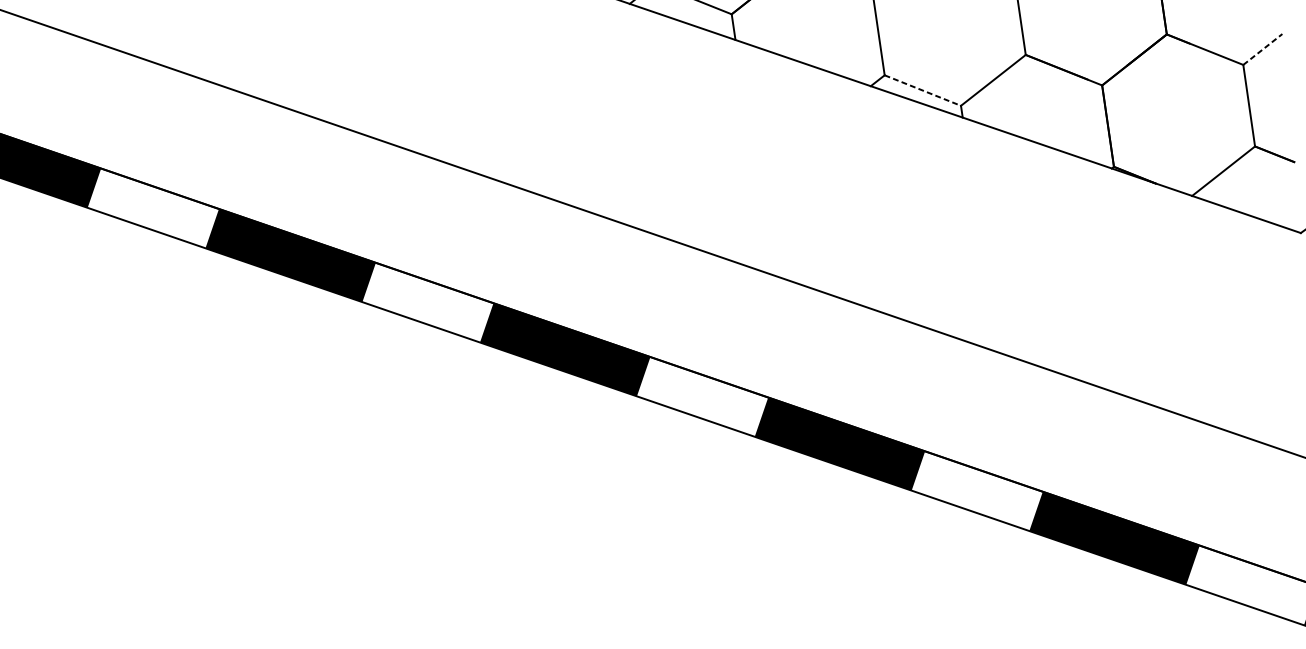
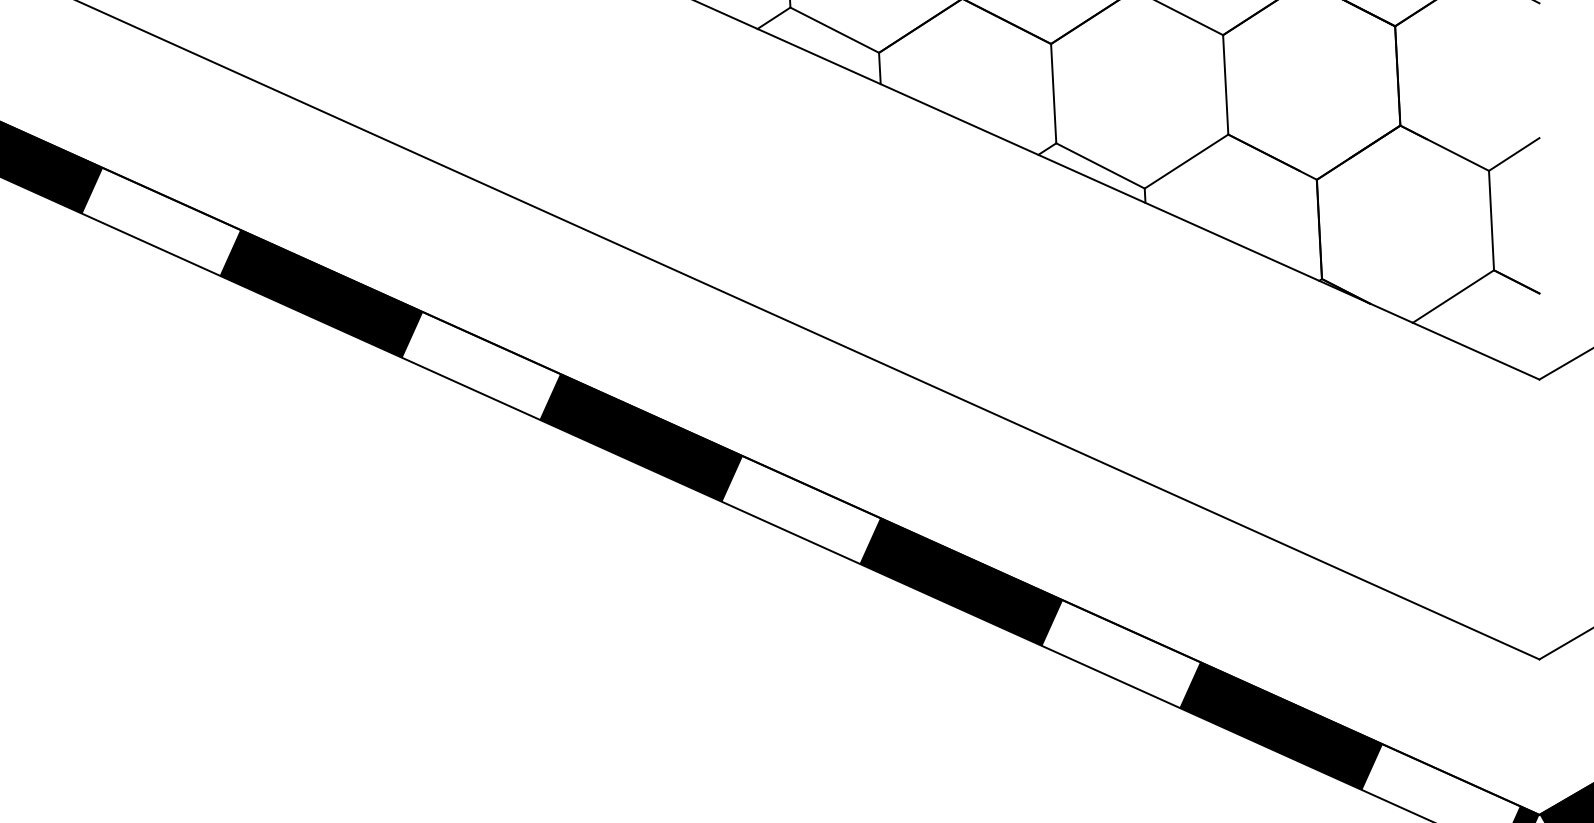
line: (1263, 49) -> (1514, 154), dashed -> solid
line: (922, 90) -> (1100, 165), dashed -> solid

